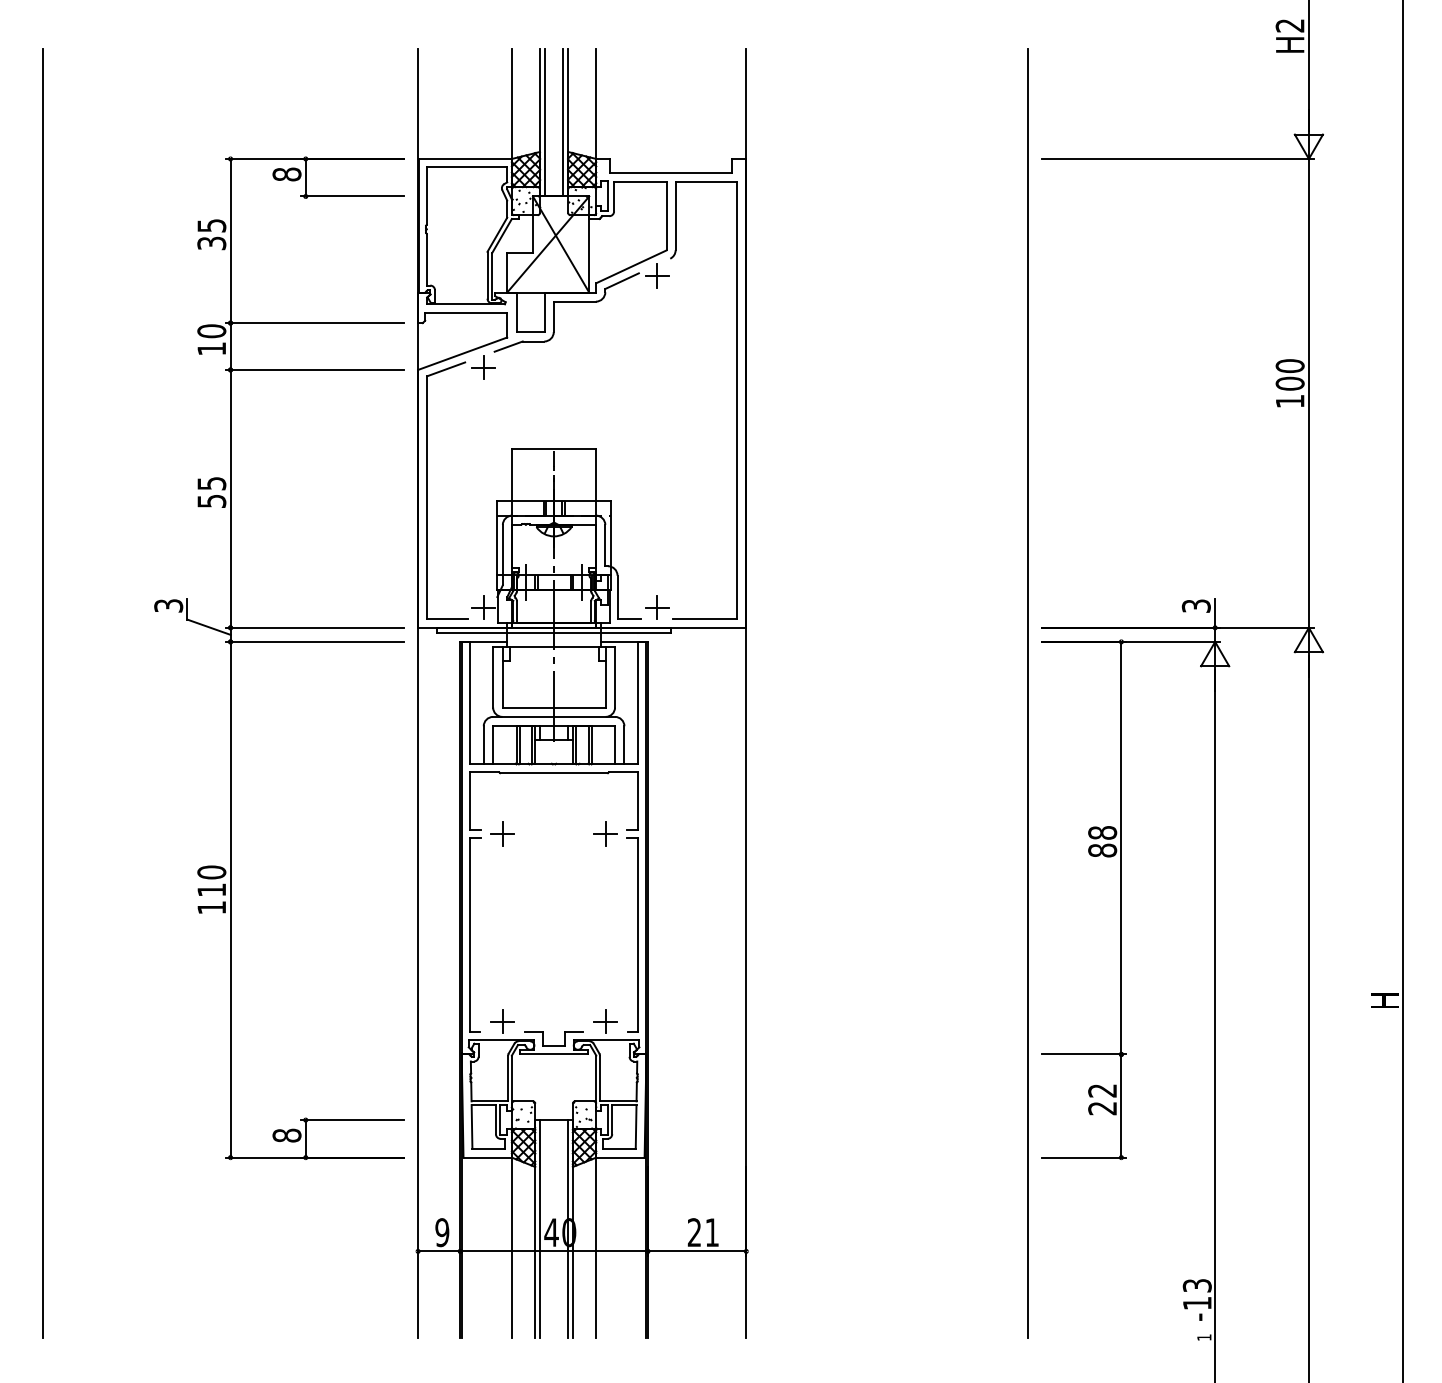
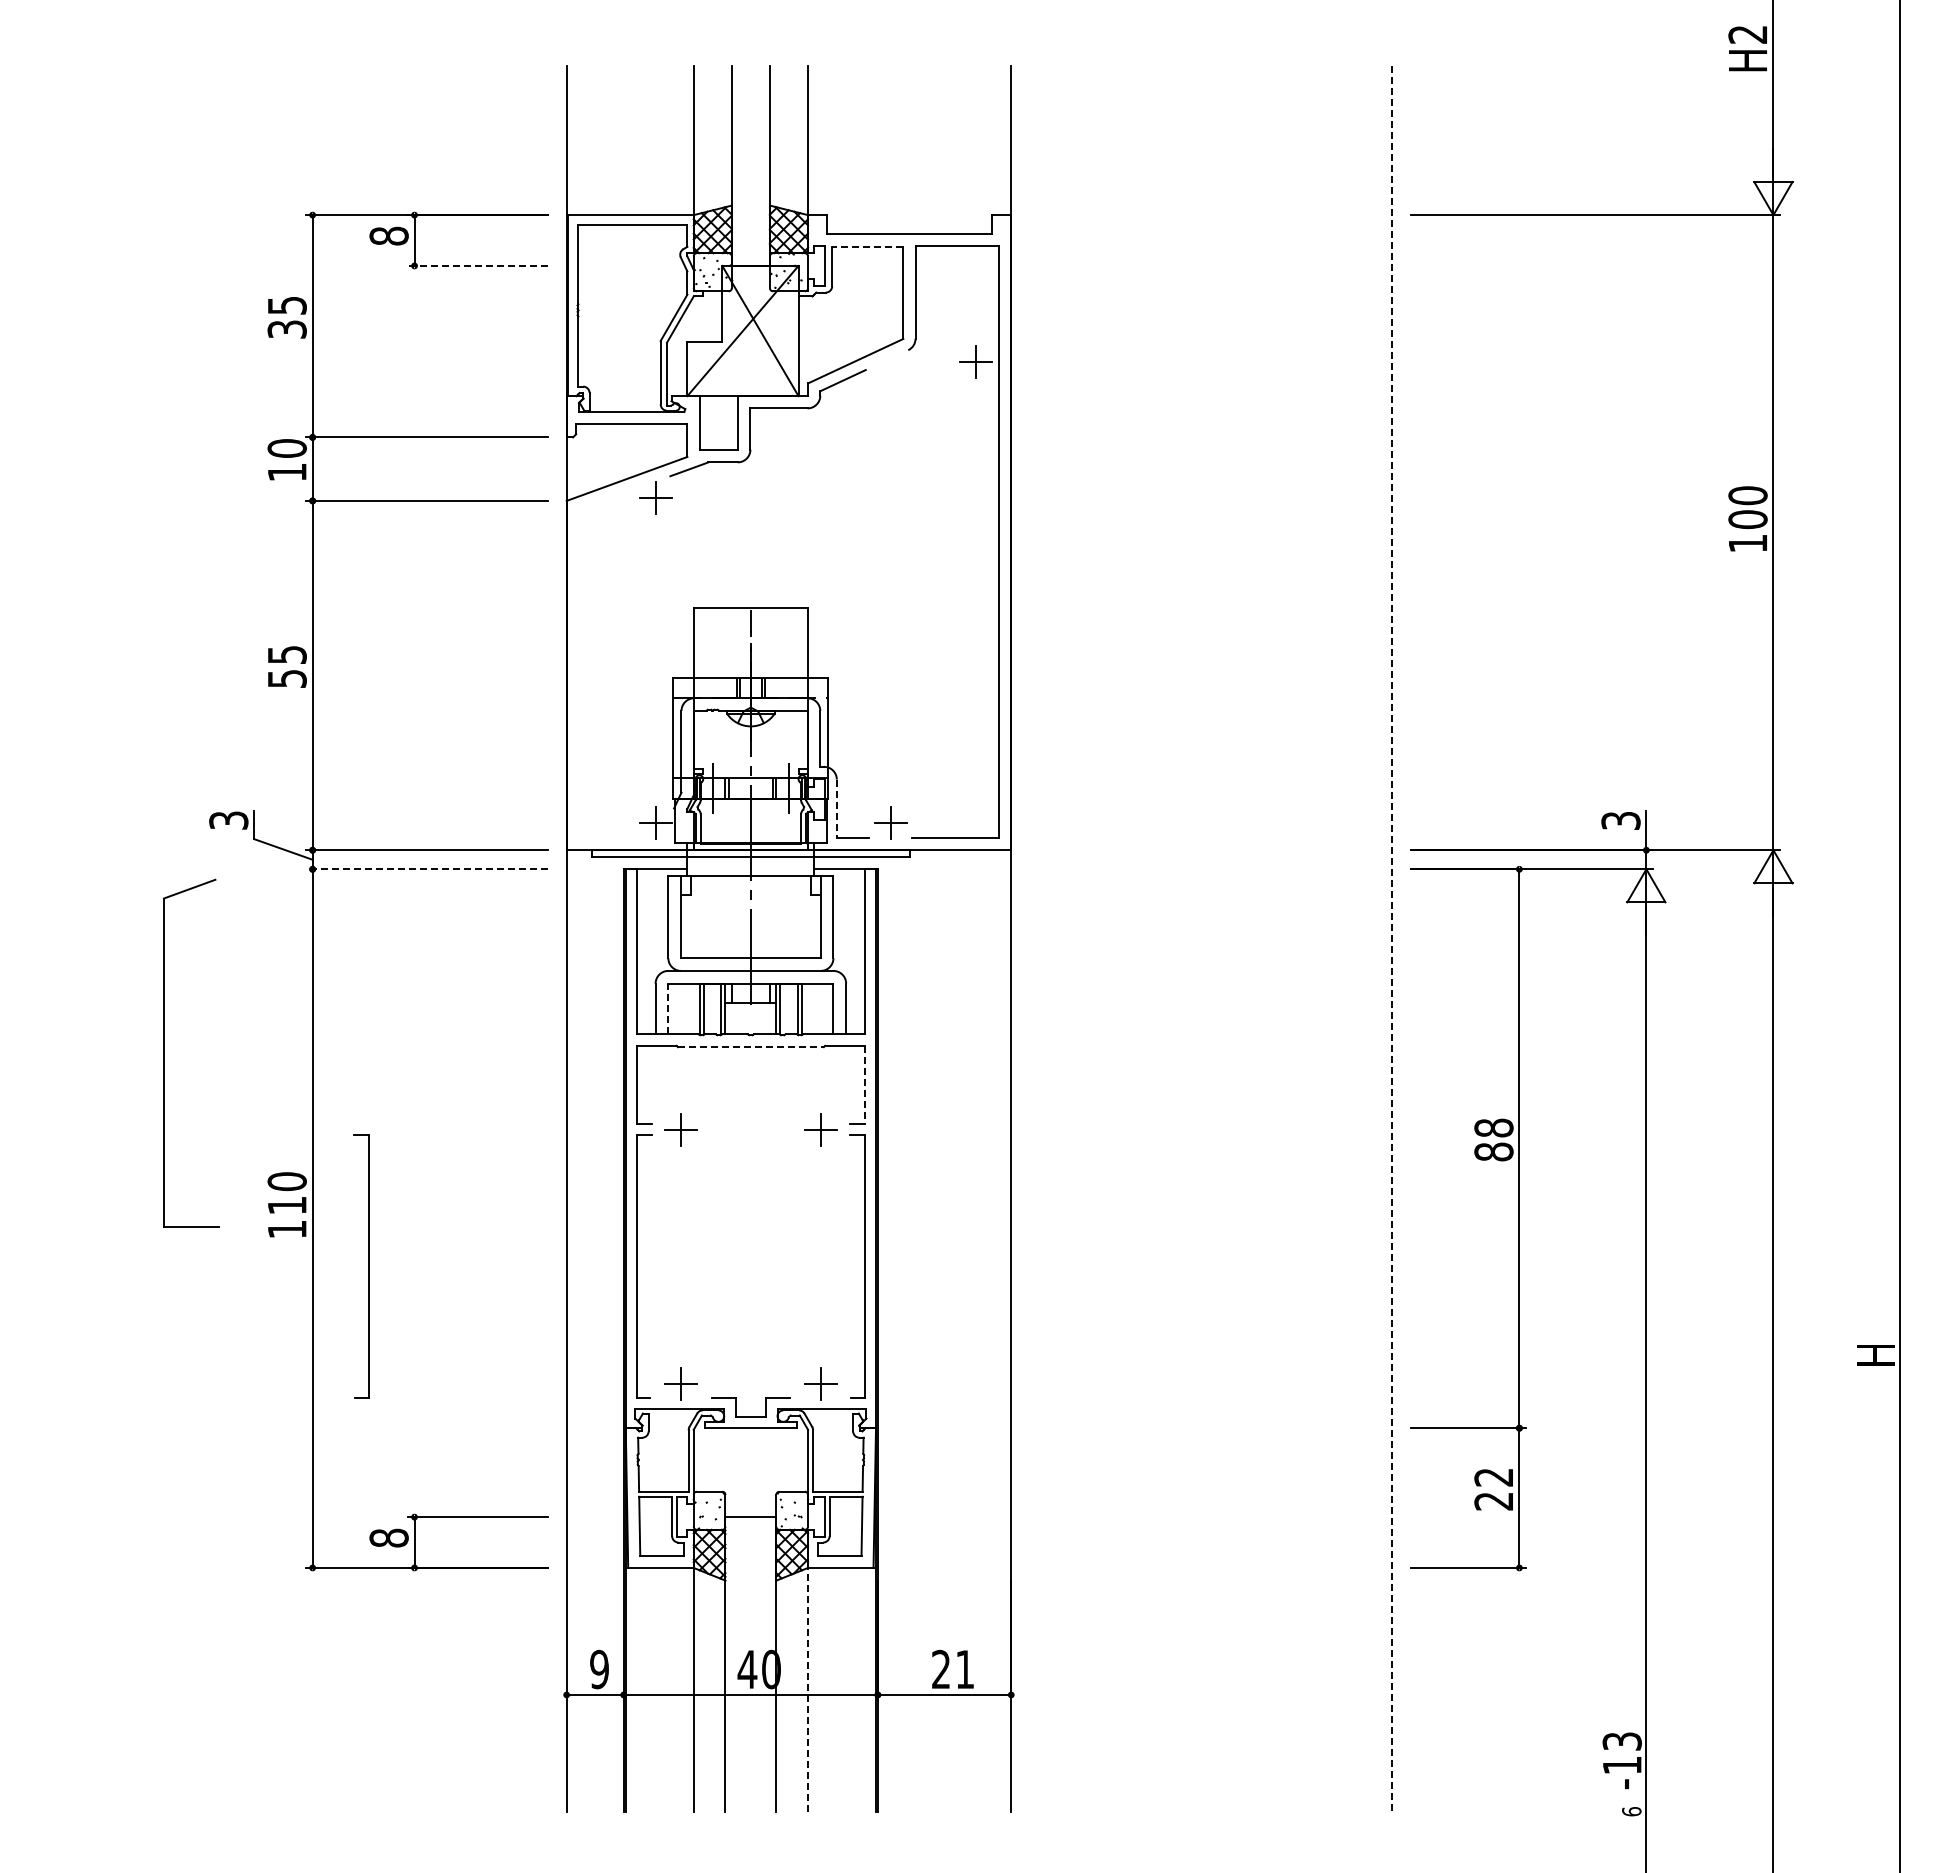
line: (544, 122) -> (738, 165), removed
line: (563, 122) -> (763, 165), removed
line: (640, 182) -> (867, 246), solid -> dashed
line: (352, 196) -> (477, 265), solid -> dashed
part: (657, 275) -> (975, 361), moved
part: (427, 489) -> (164, 1052), moved
line: (617, 597) -> (836, 809), solid -> dashed
line: (314, 642) -> (426, 869), solid -> dashed
line: (42, 692) -> (58, 938), removed
line: (1027, 693) -> (1392, 939), solid -> dashed
line: (493, 744) -> (668, 1008), solid -> dashed
line: (554, 773) -> (751, 1047), solid -> dashed
line: (637, 801) -> (864, 1085), solid -> dashed
part: (271, 935) -> (368, 1266), added
line: (539, 1228) -> (731, 1664), removed
line: (567, 1228) -> (769, 1664), removed
line: (596, 1247) -> (808, 1689), solid -> dashed
text: (1204, 1337) -> (1631, 1811), 1 -> 6

